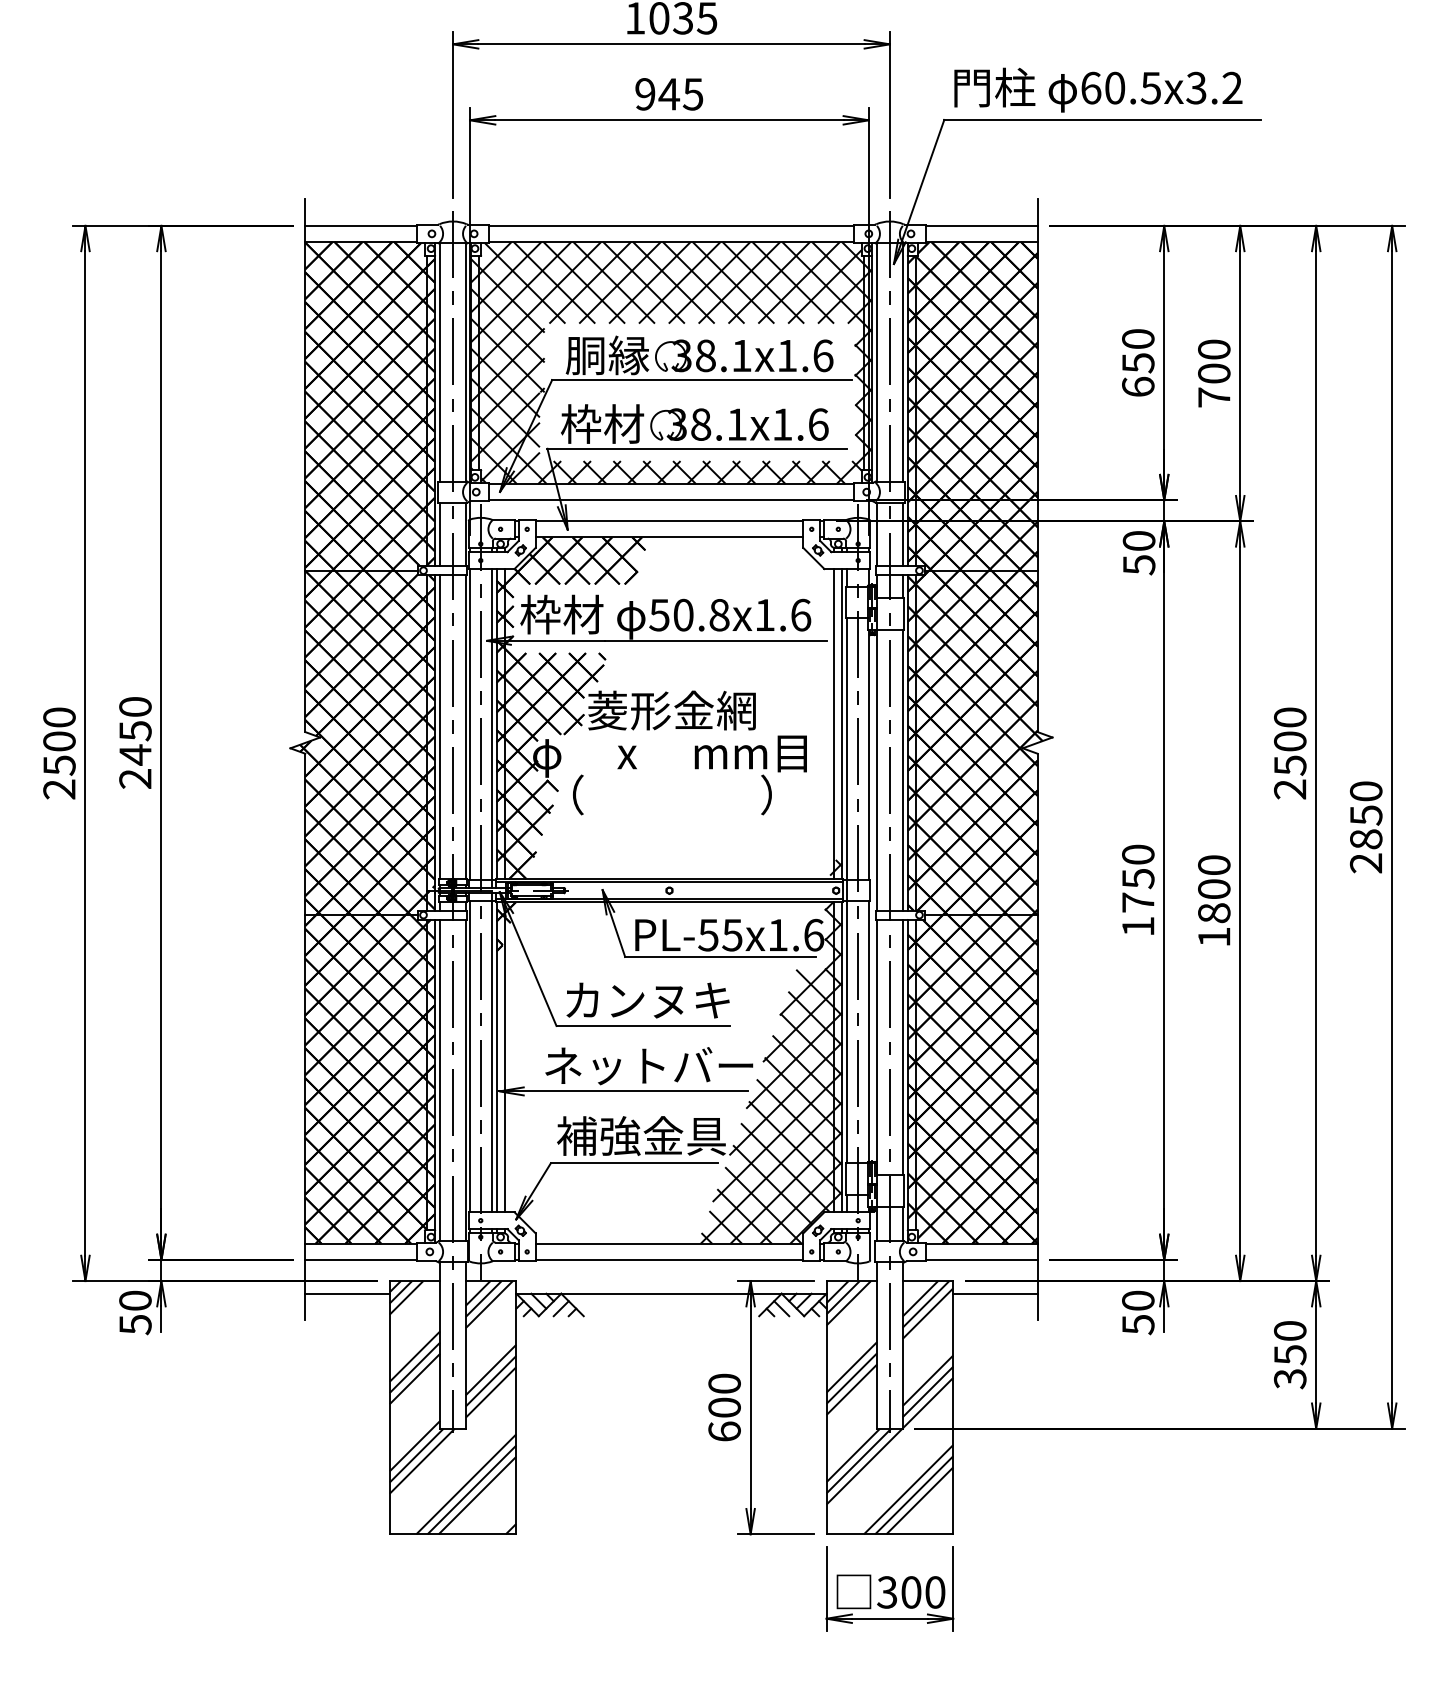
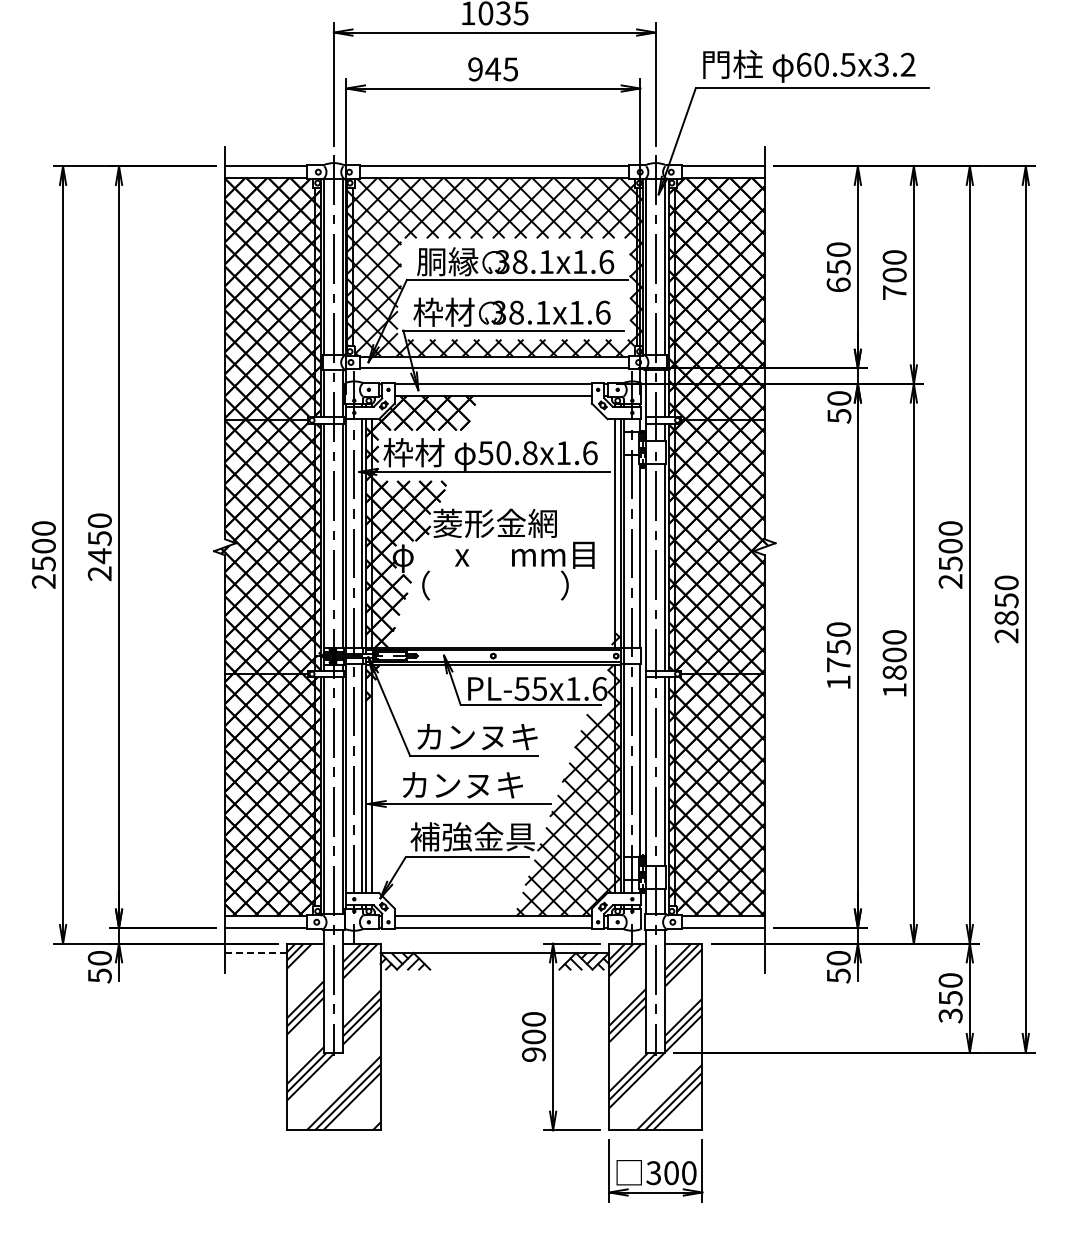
text: (647, 1066) -> (477, 785), ネットバー -> カンヌキ
line: (348, 1294) -> (256, 953), solid -> dashed
line: (995, 1294) -> (733, 953), removed
text: (724, 1431) -> (533, 1054), 600 -> 900

